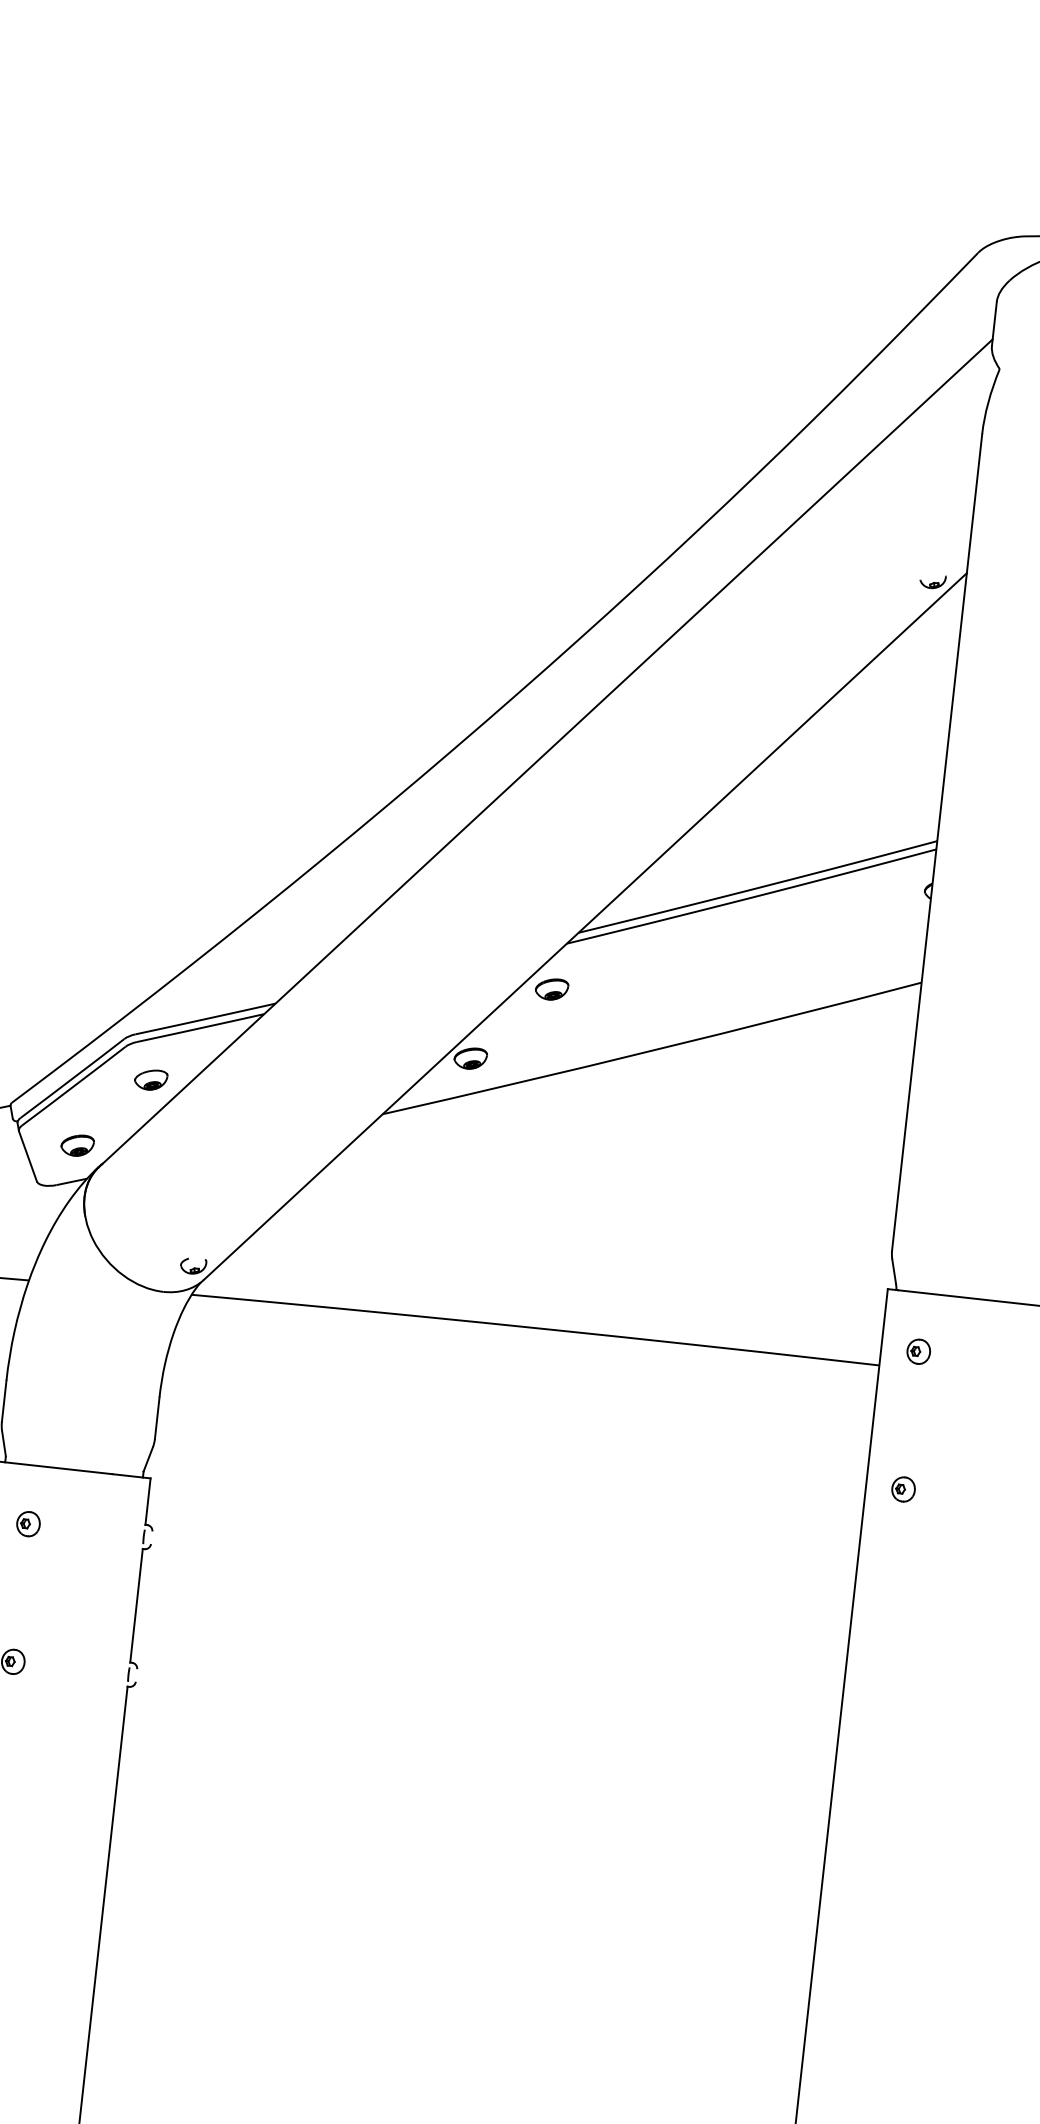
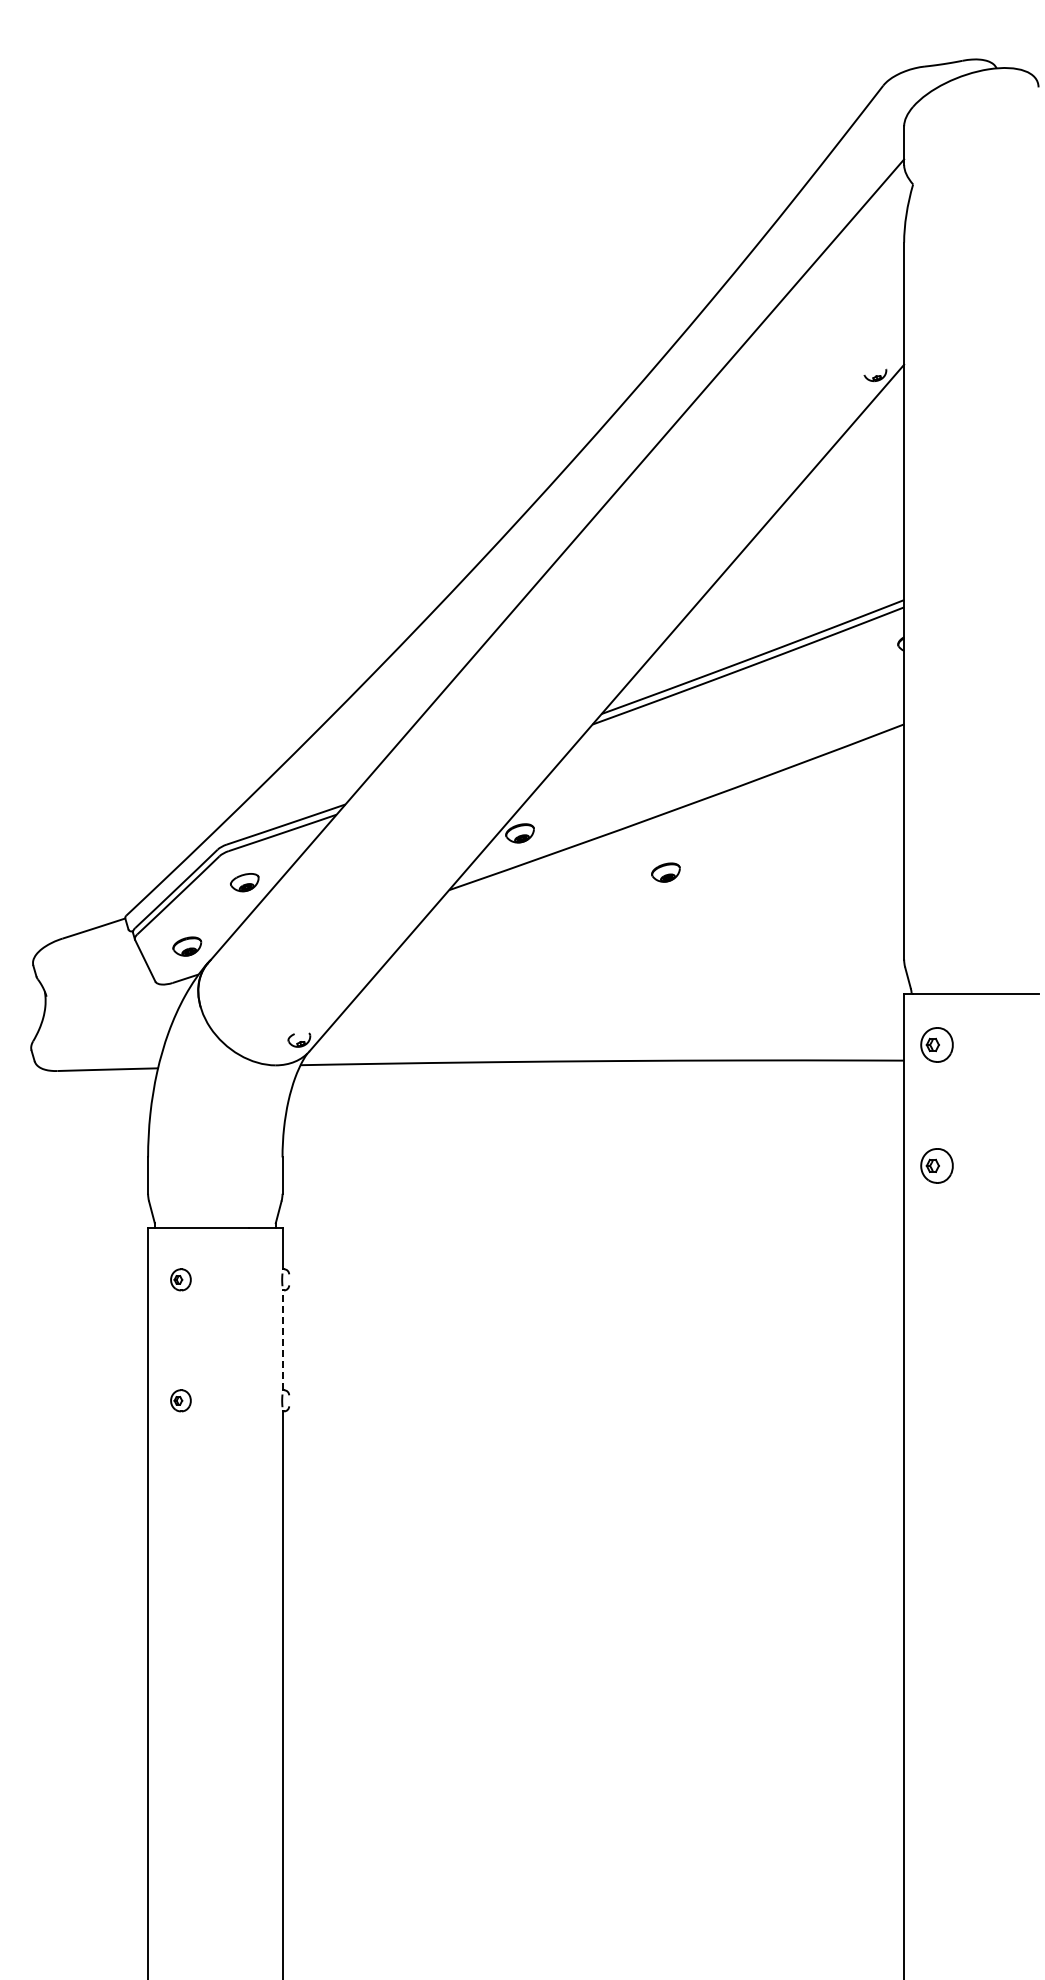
part: (551, 989) -> (665, 872), moved
part: (918, 1351) -> (936, 1044), size x1.6
part: (903, 1488) -> (936, 1165), size x1.6
line: (136, 1605) -> (282, 1340), solid -> dashed

